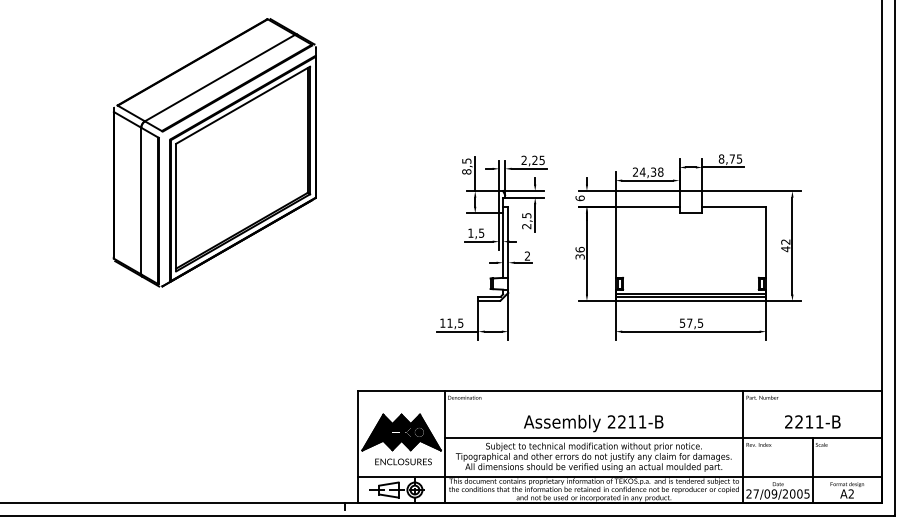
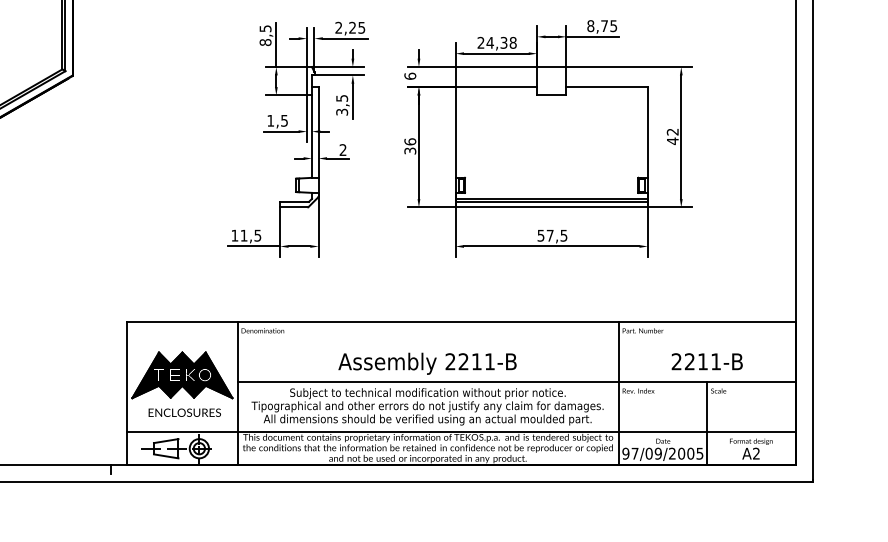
text: (527, 226) -> (343, 112), 2,5 -> 3,5
text: (748, 493) -> (625, 453), 27/09/2005 -> 97/09/2005

